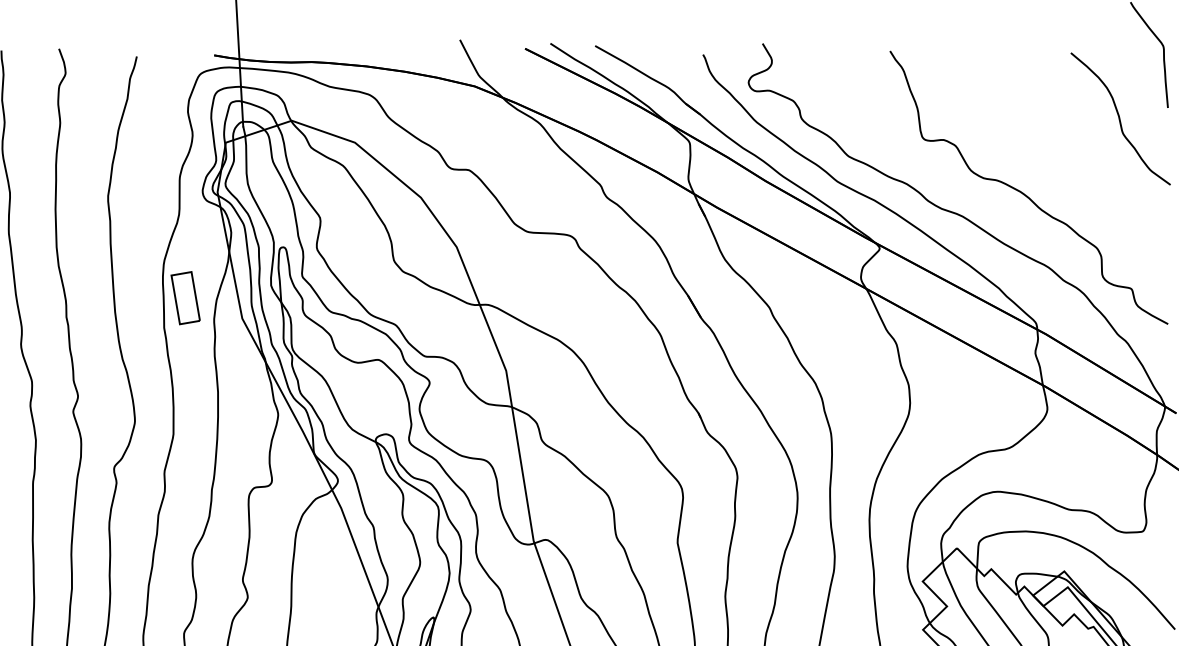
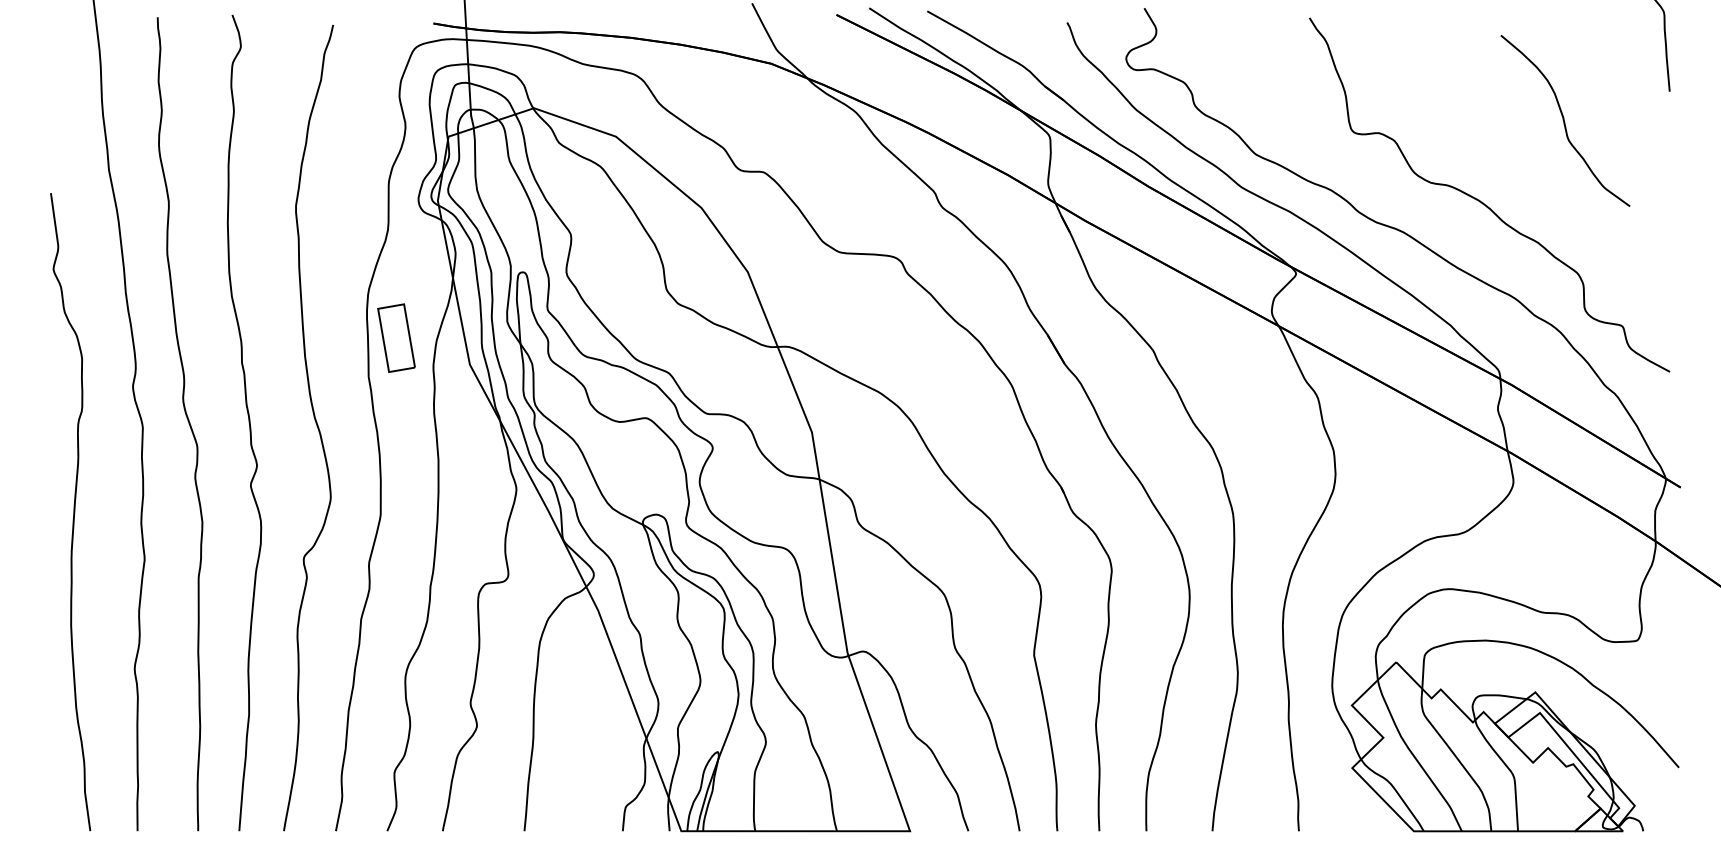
curve: (1119, 118) -> (1564, 120), moved

